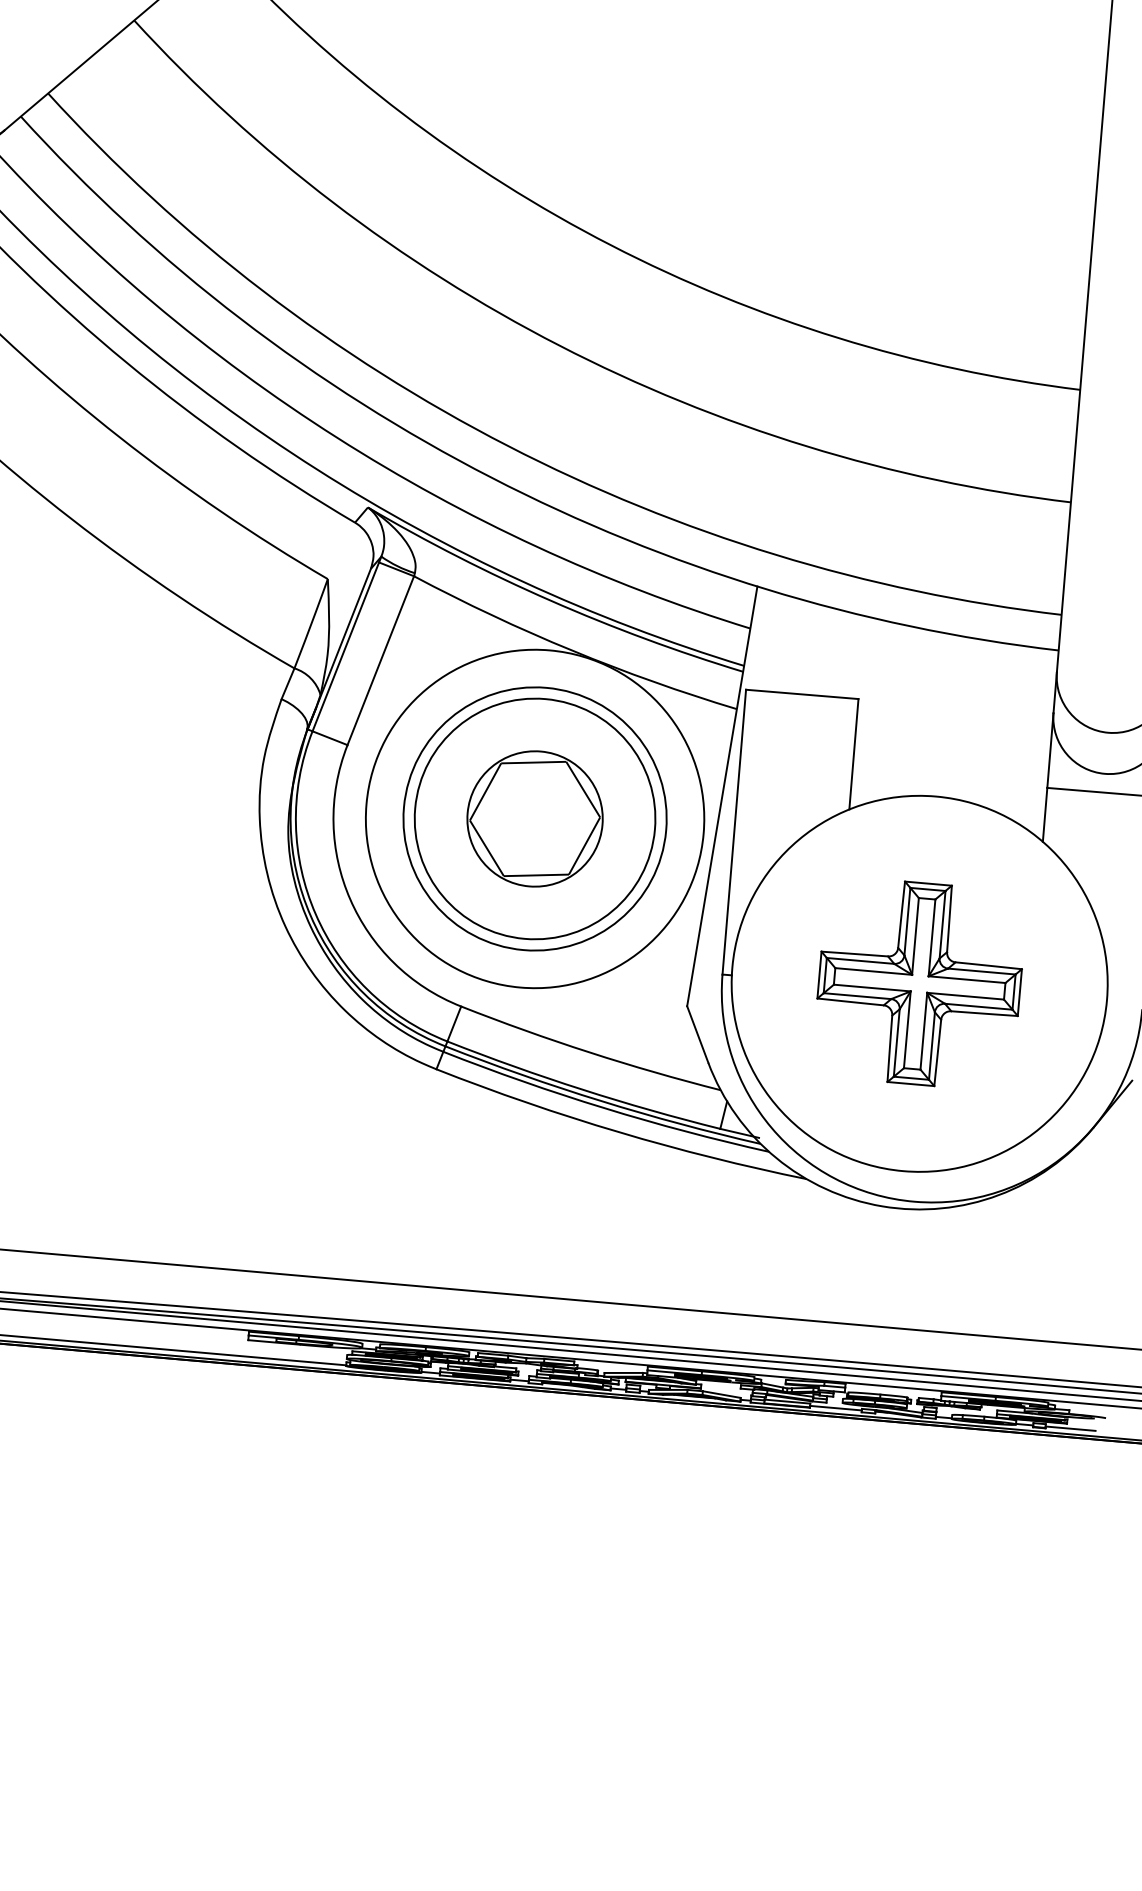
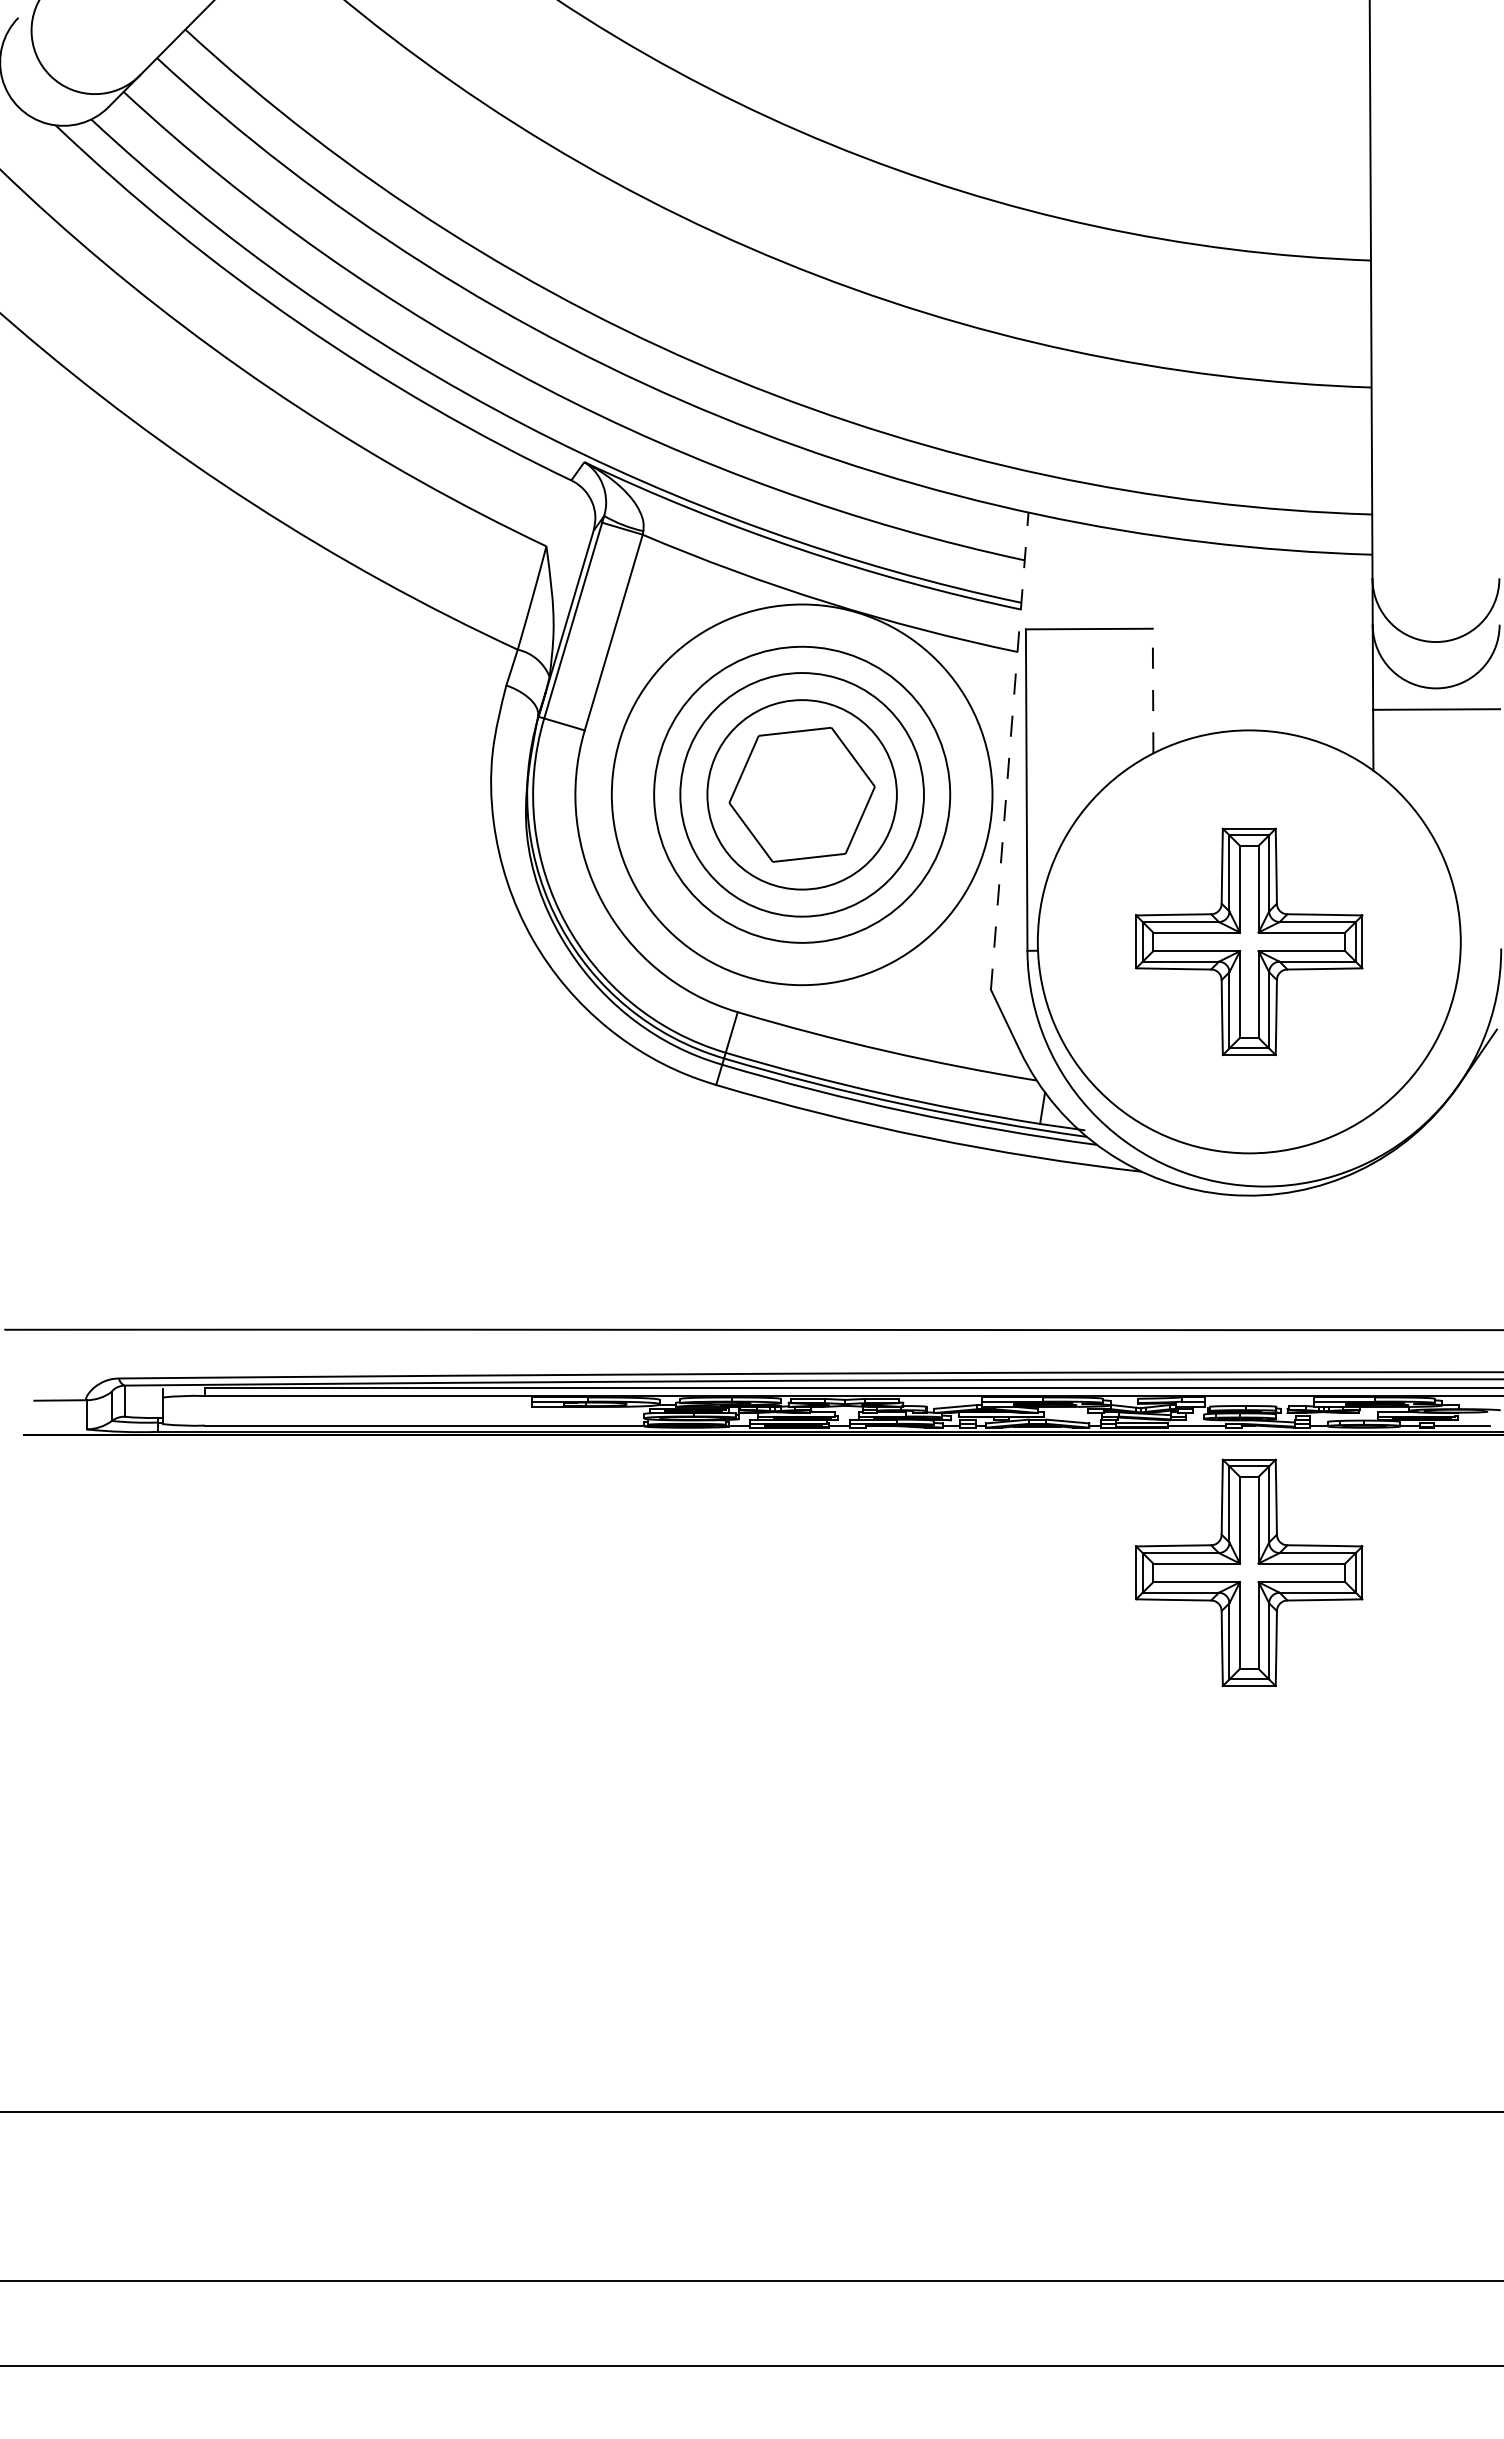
line: (854, 753) -> (1153, 690), solid -> dashed
line: (722, 795) -> (1009, 750), solid -> dashed
circle: (534, 818) -> (801, 794), size x0.7
circle: (535, 818) -> (802, 794), size x1.6
part: (870, 1542) -> (1249, 1572), added

